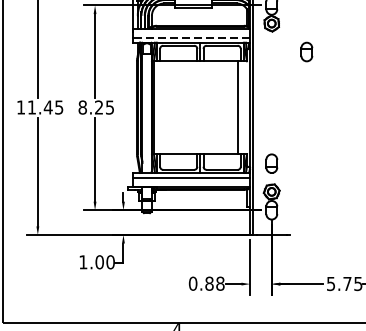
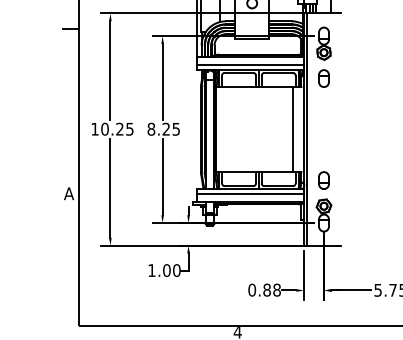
line: (191, 37) -> (250, 65), dashed -> solid
part: (306, 51) -> (323, 78), moved
text: (40, 106) -> (112, 128), 11.45 -> 10.25

